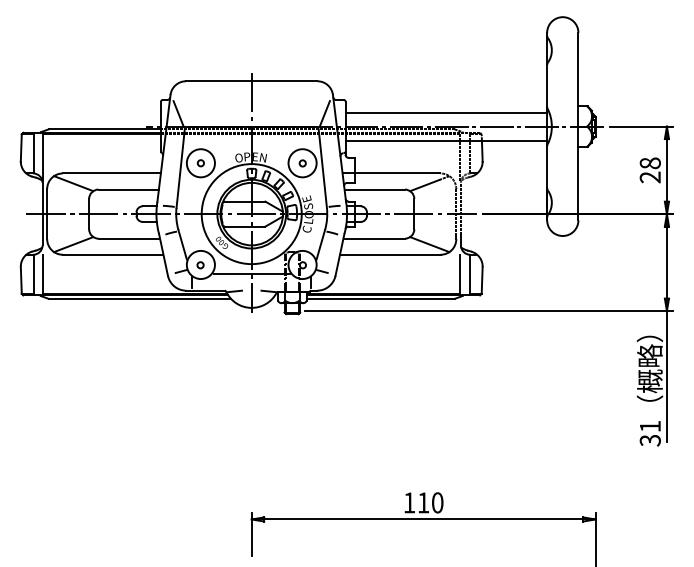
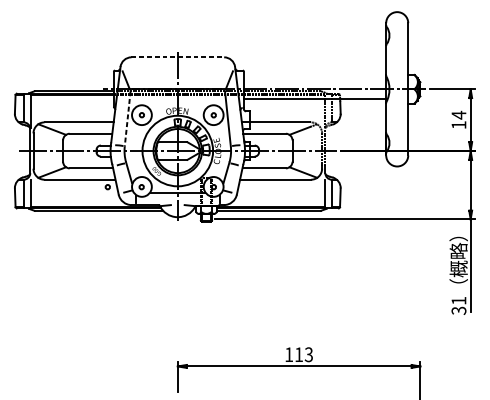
line: (251, 81) -> (177, 57), solid -> dashed
line: (446, 112) -> (315, 79), removed
line: (180, 168) -> (127, 118), solid -> dashed
text: (649, 170) -> (458, 120), 28 -> 14
circle: (152, 265) -> (107, 187), added
text: (437, 502) -> (308, 354), 110 -> 113

